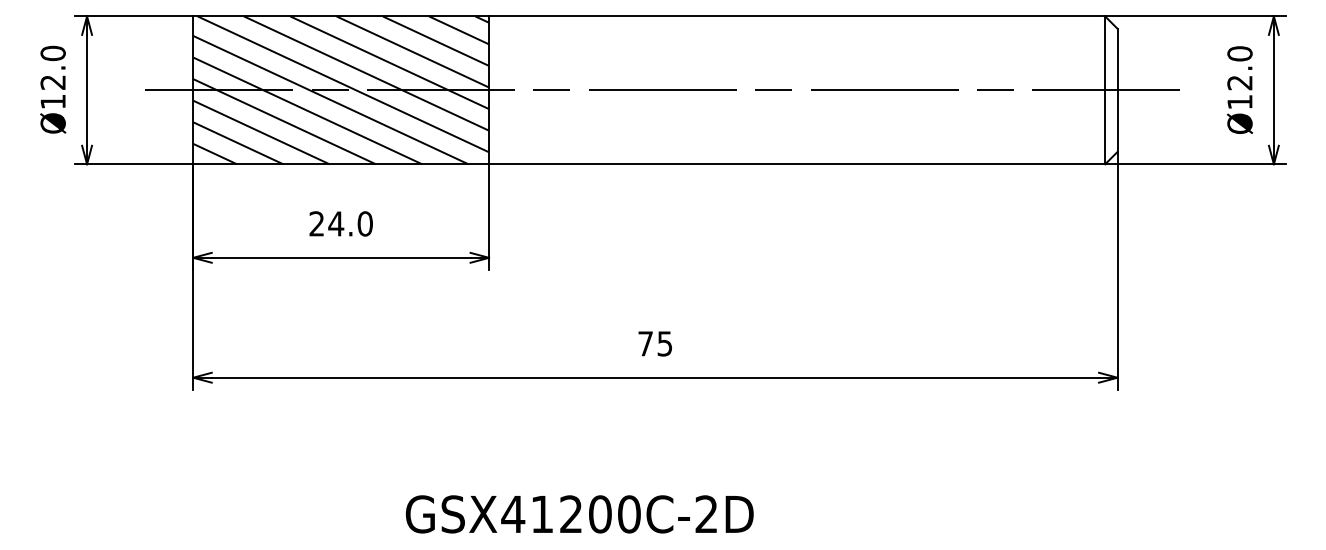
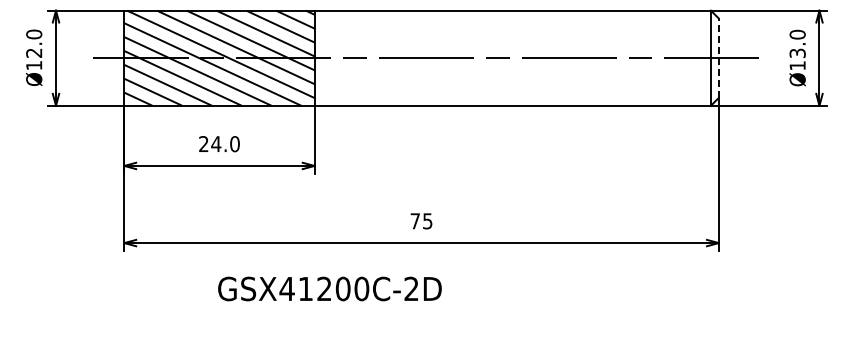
text: (1239, 81) -> (797, 52), Ø12.0 -> Ø13.0
line: (1116, 90) -> (718, 58), solid -> dashed
text: (579, 513) -> (329, 288), moved

